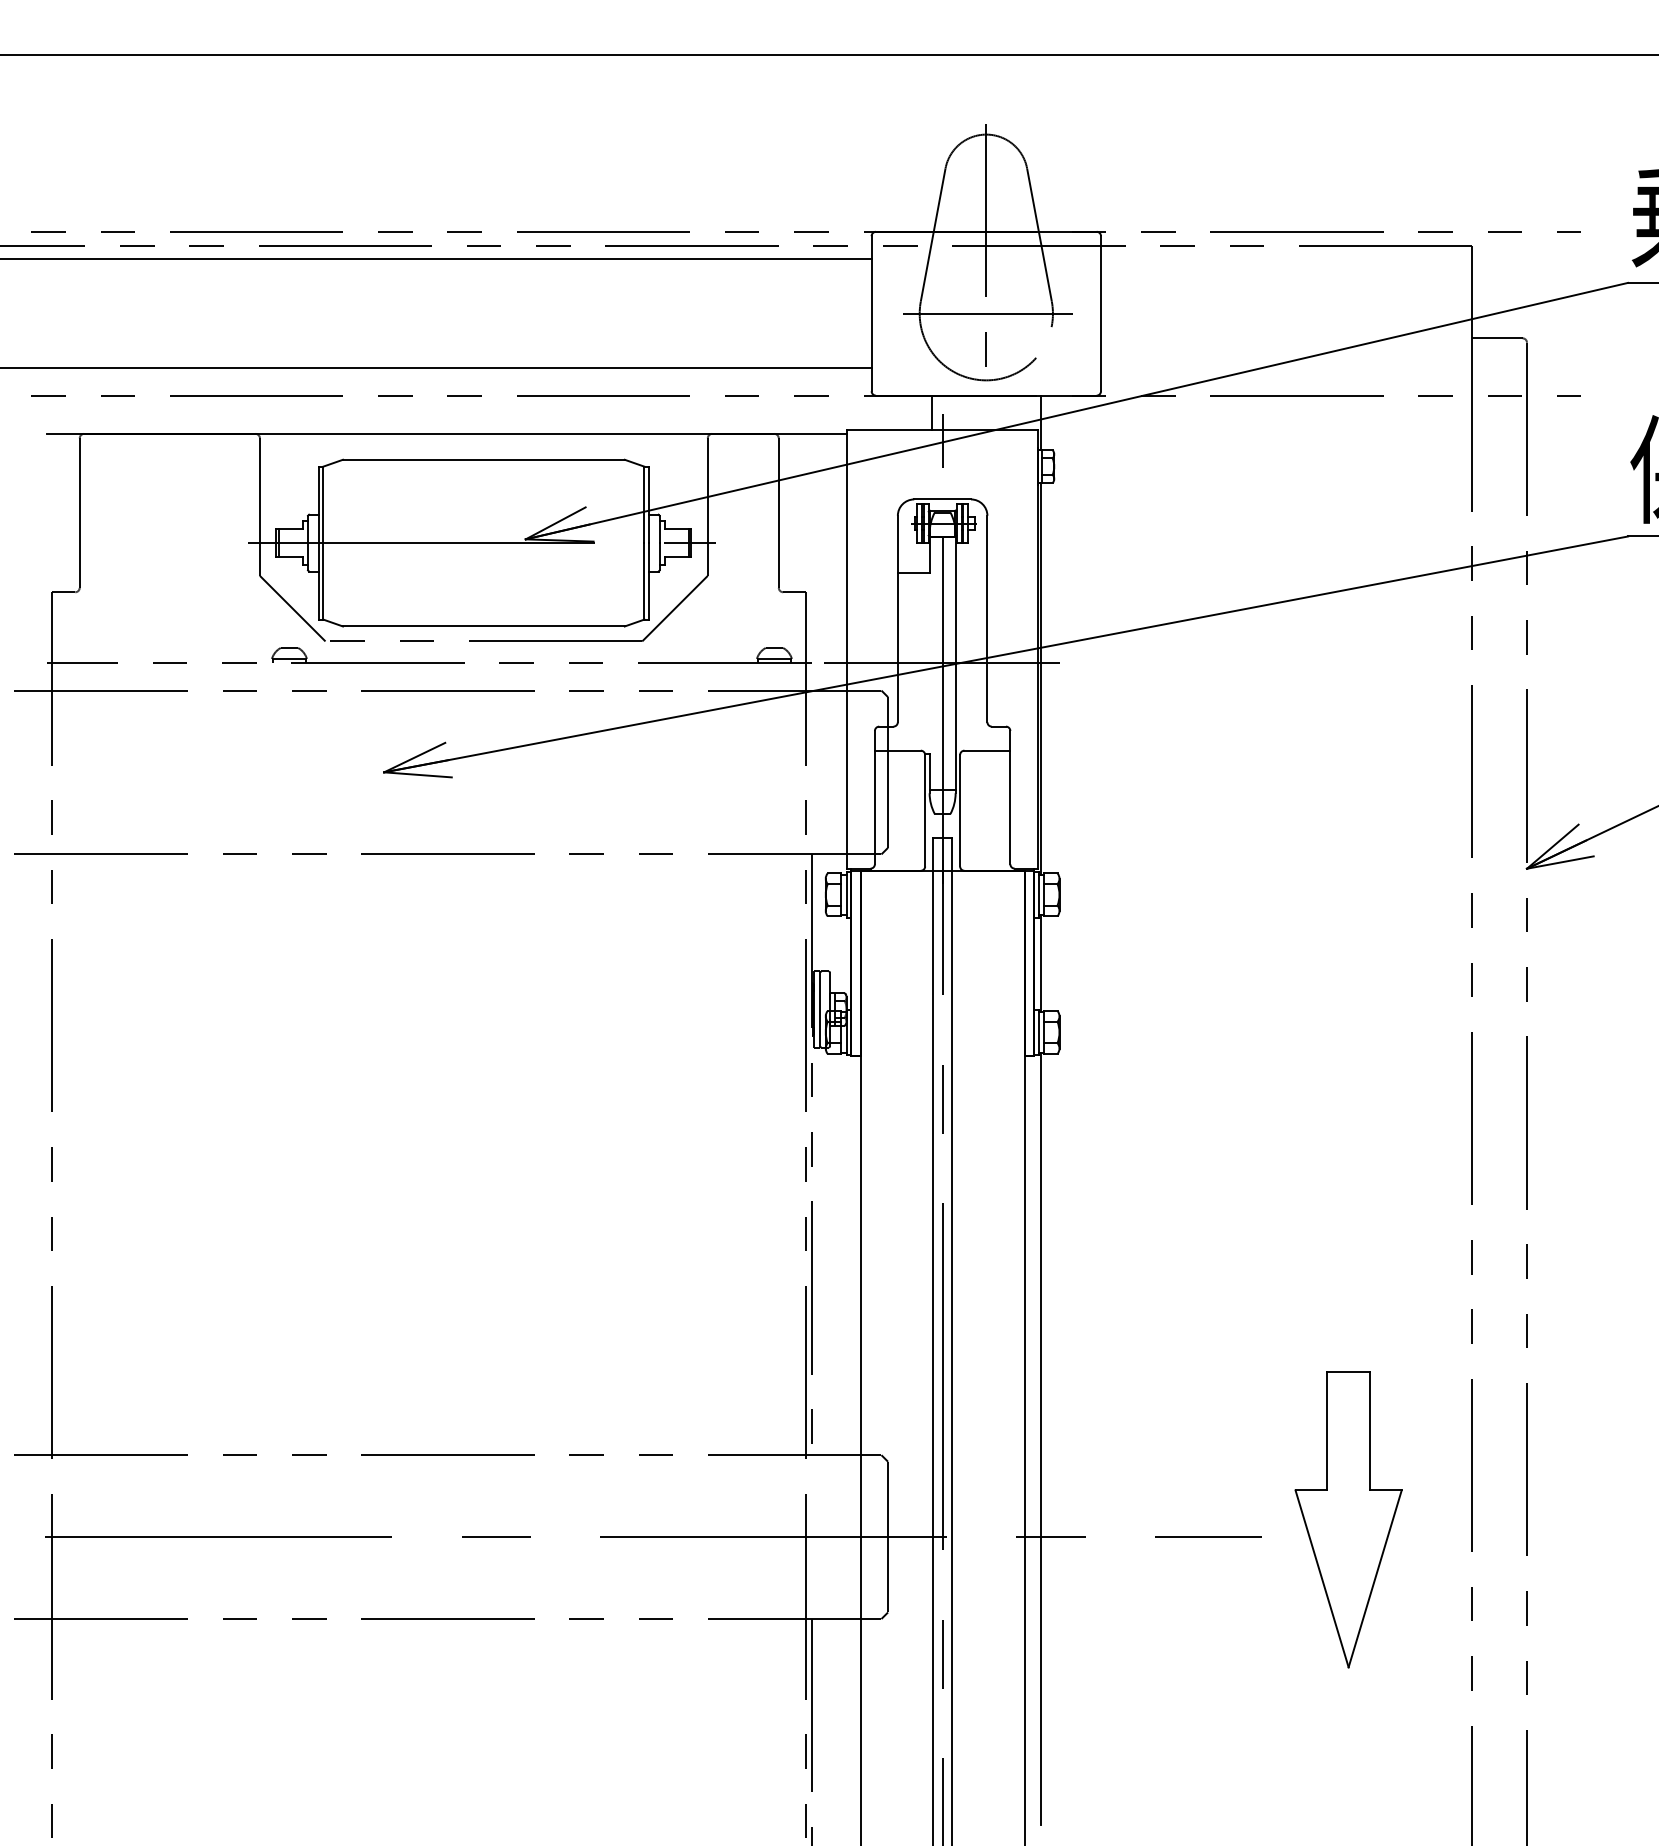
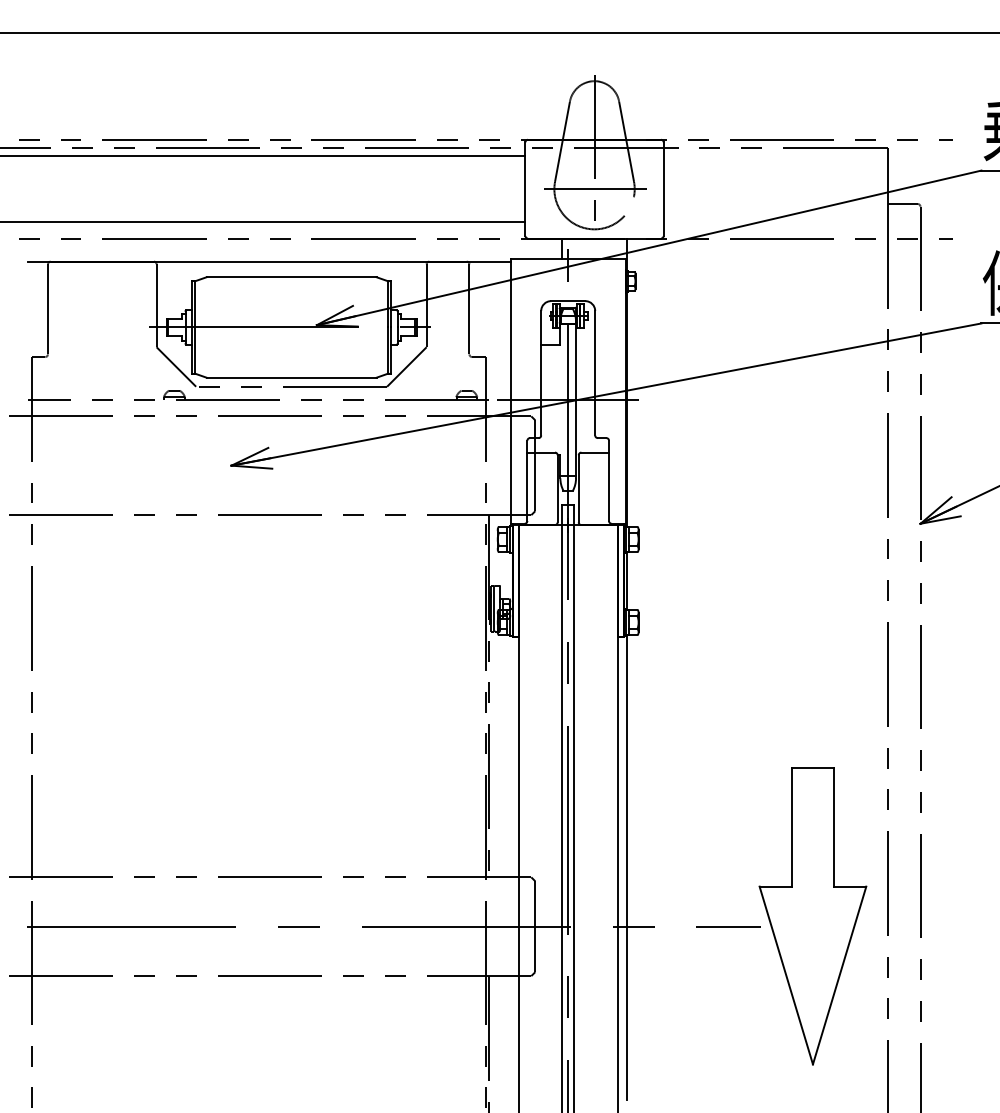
part: (1347, 1520) -> (812, 916), size x1.67

